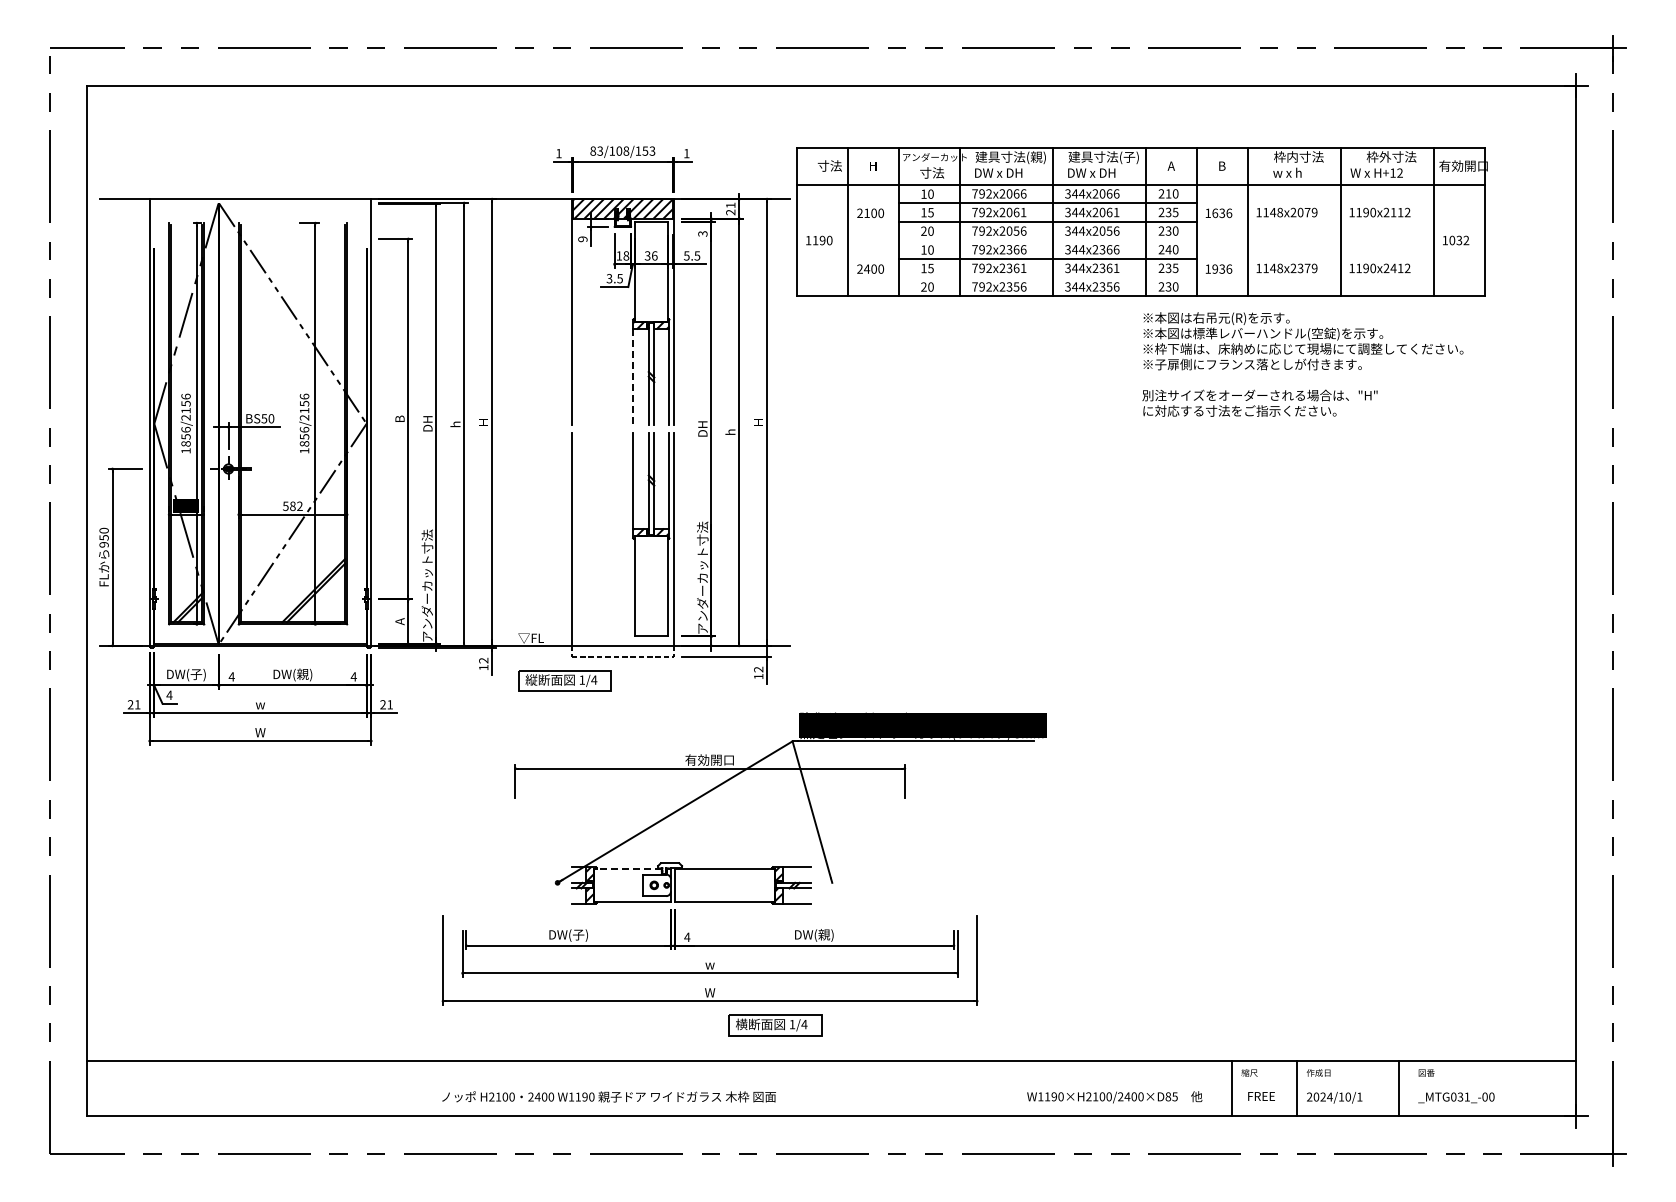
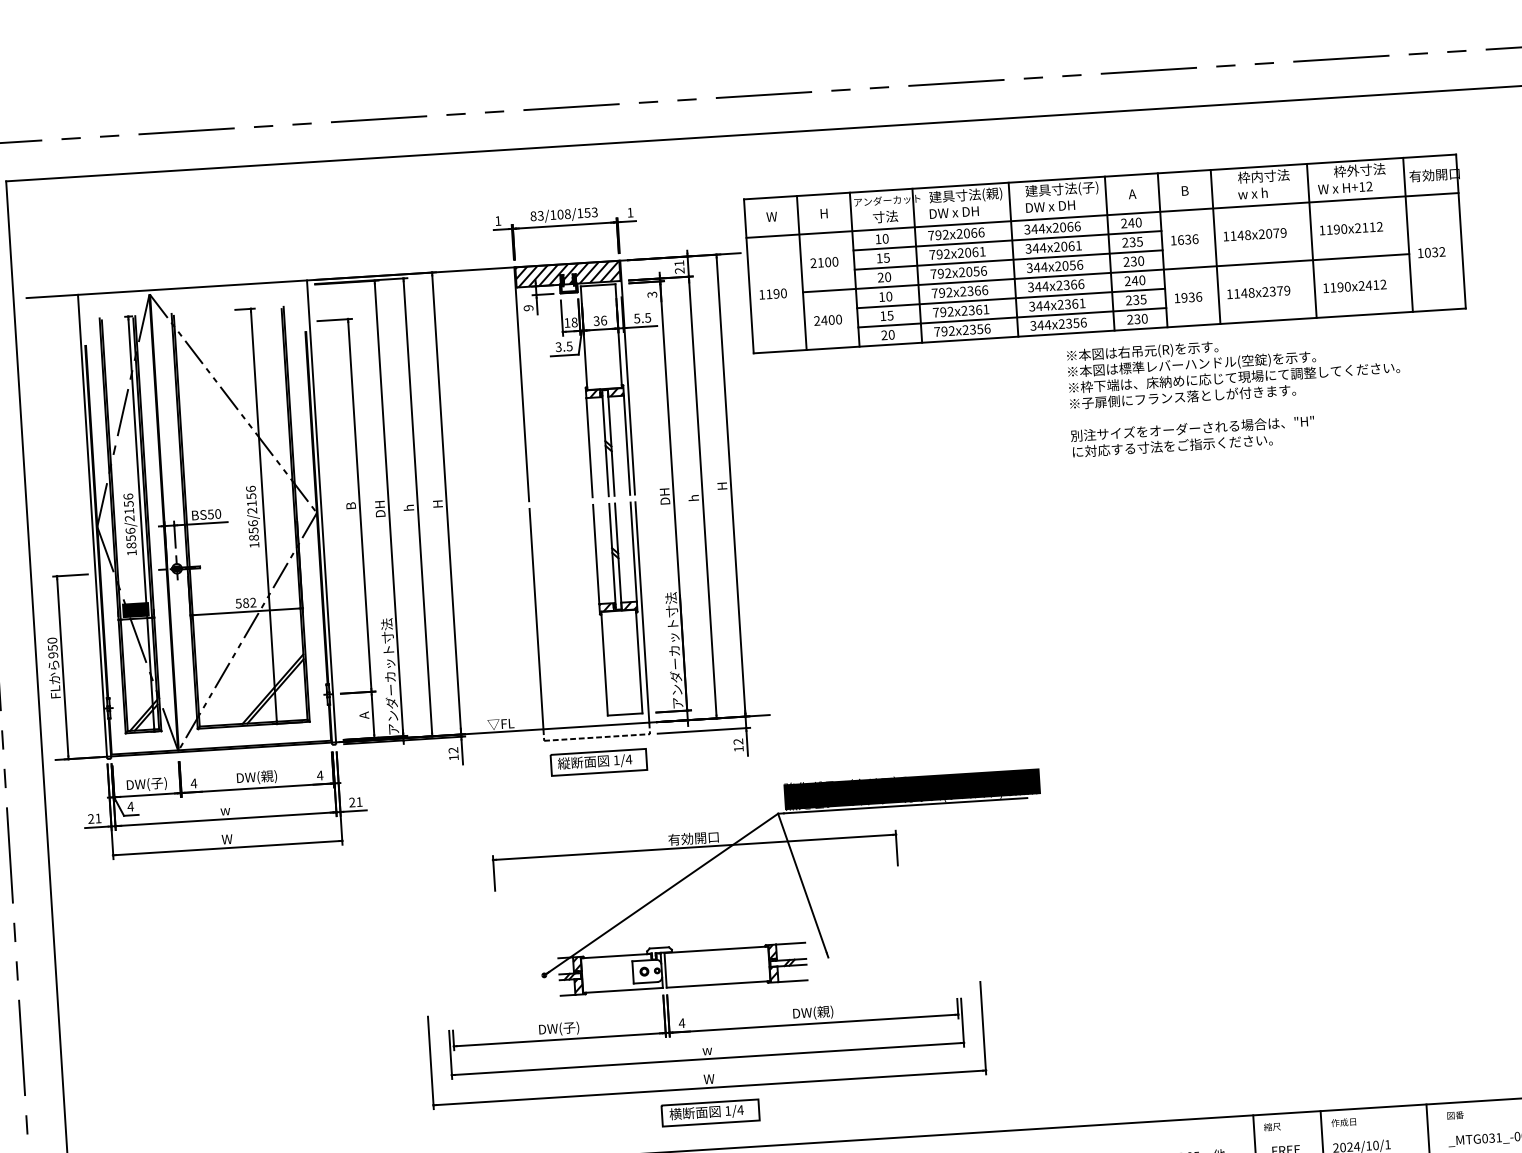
text: (829, 165) -> (778, 215), 寸法 -> W
text: (1168, 193) -> (1131, 222), 210 -> 240
line: (1141, 240) -> (1106, 273), added
line: (1048, 277) -> (1012, 317), added
text: (1302, 364) -> (1234, 393), moved
line: (633, 377) -> (589, 447), dashed -> solid
part: (564, 680) -> (598, 761), moved
line: (627, 868) -> (615, 955), dashed -> solid
part: (775, 1025) -> (710, 1113), moved

